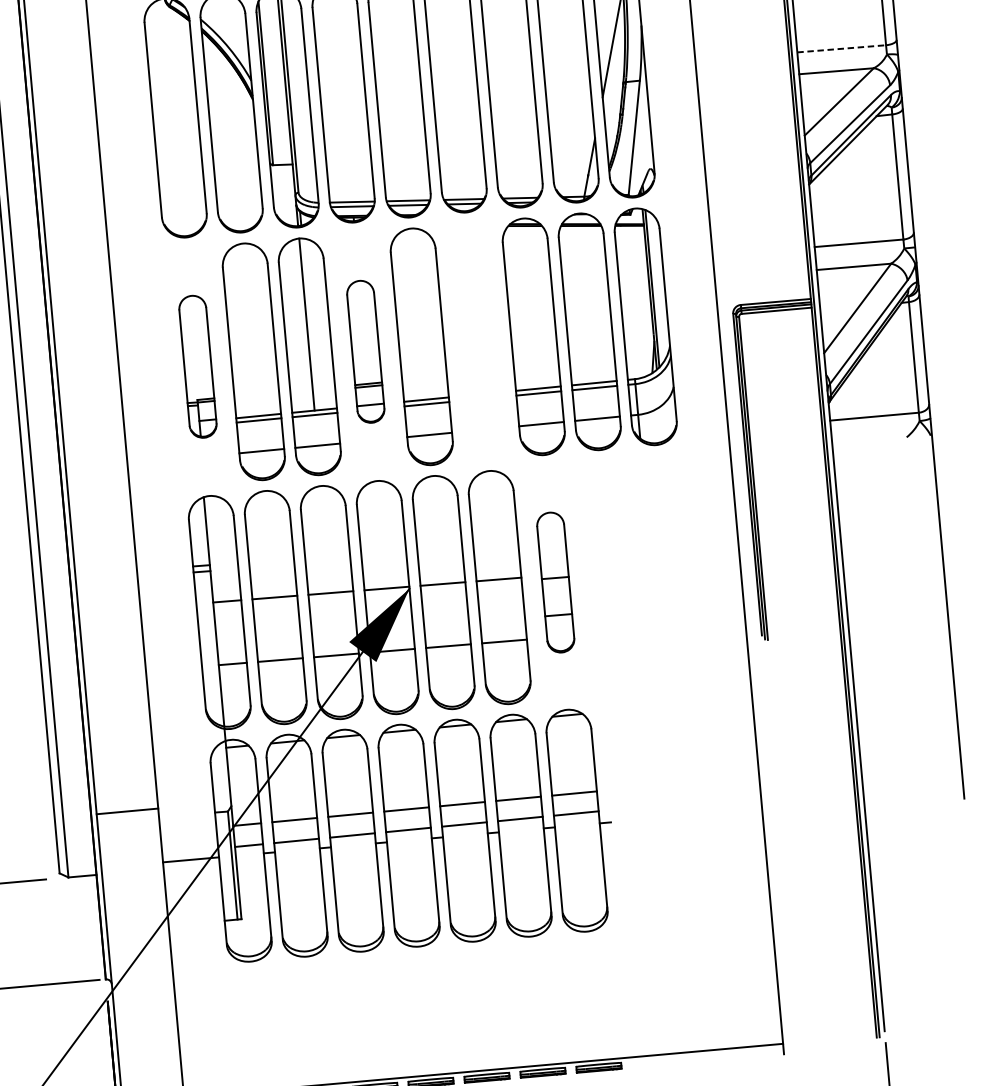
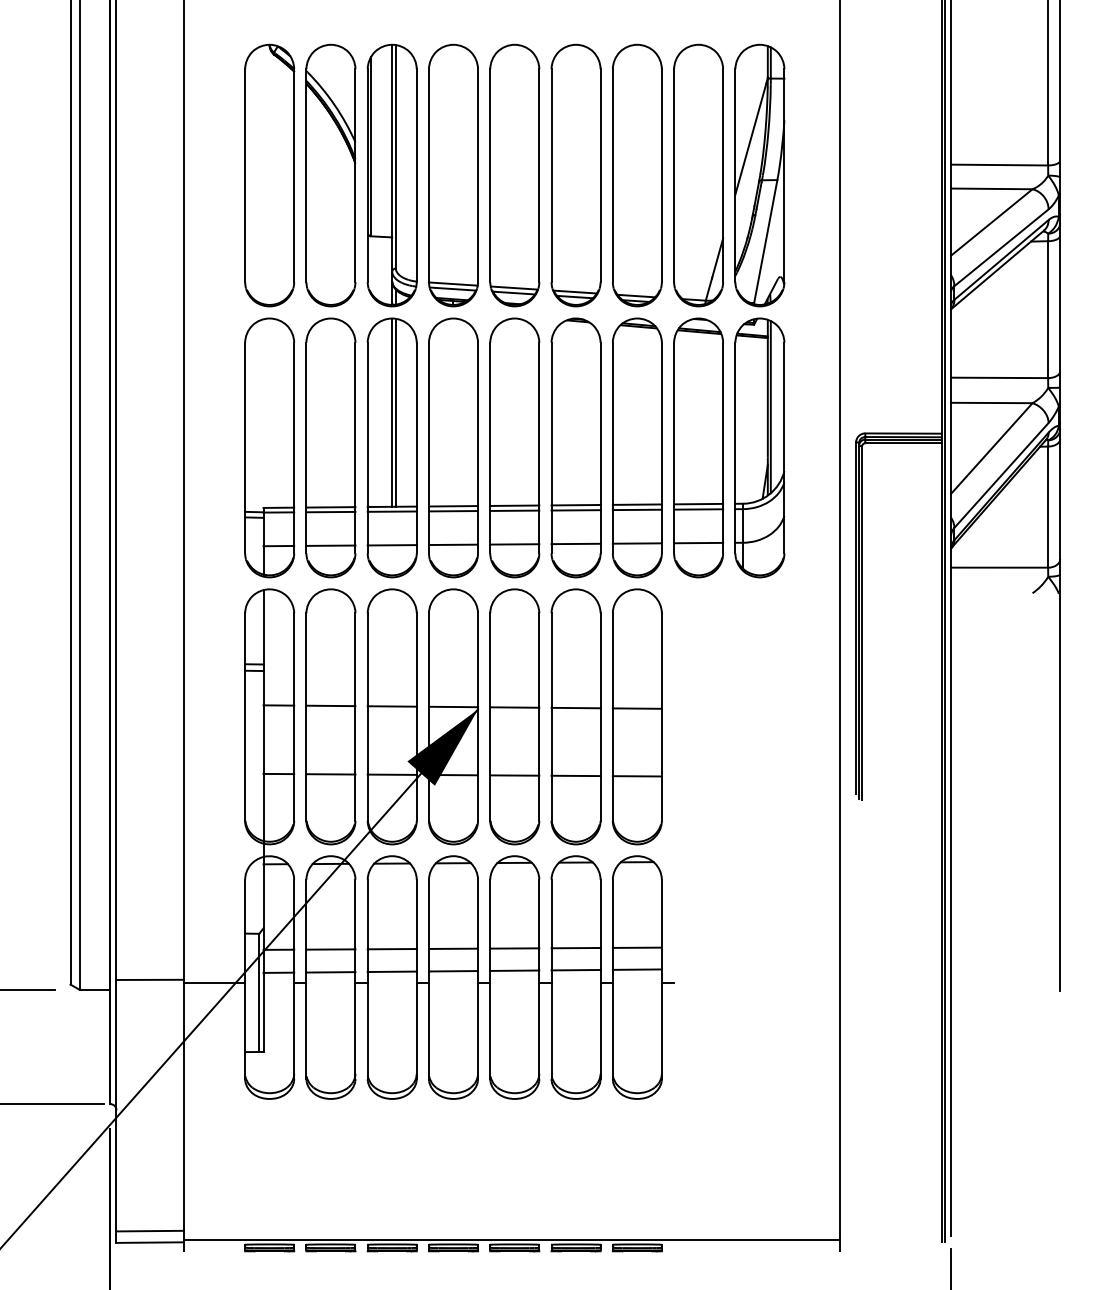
line: (841, 49) -> (999, 165), dashed -> solid
line: (309, 324) -> (395, 412), added
part: (477, 341) -> (575, 447), added
part: (365, 351) -> (453, 447), size x1.67
part: (197, 366) -> (269, 447), size x1.67
part: (555, 582) -> (637, 716), size x1.67
line: (126, 811) -> (149, 979), moved

